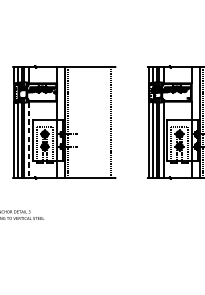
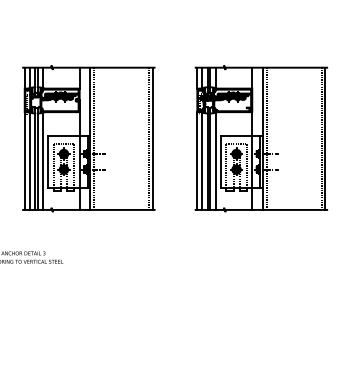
line: (113, 122) -> (152, 138), added
line: (28, 140) -> (43, 161), dashed -> solid

